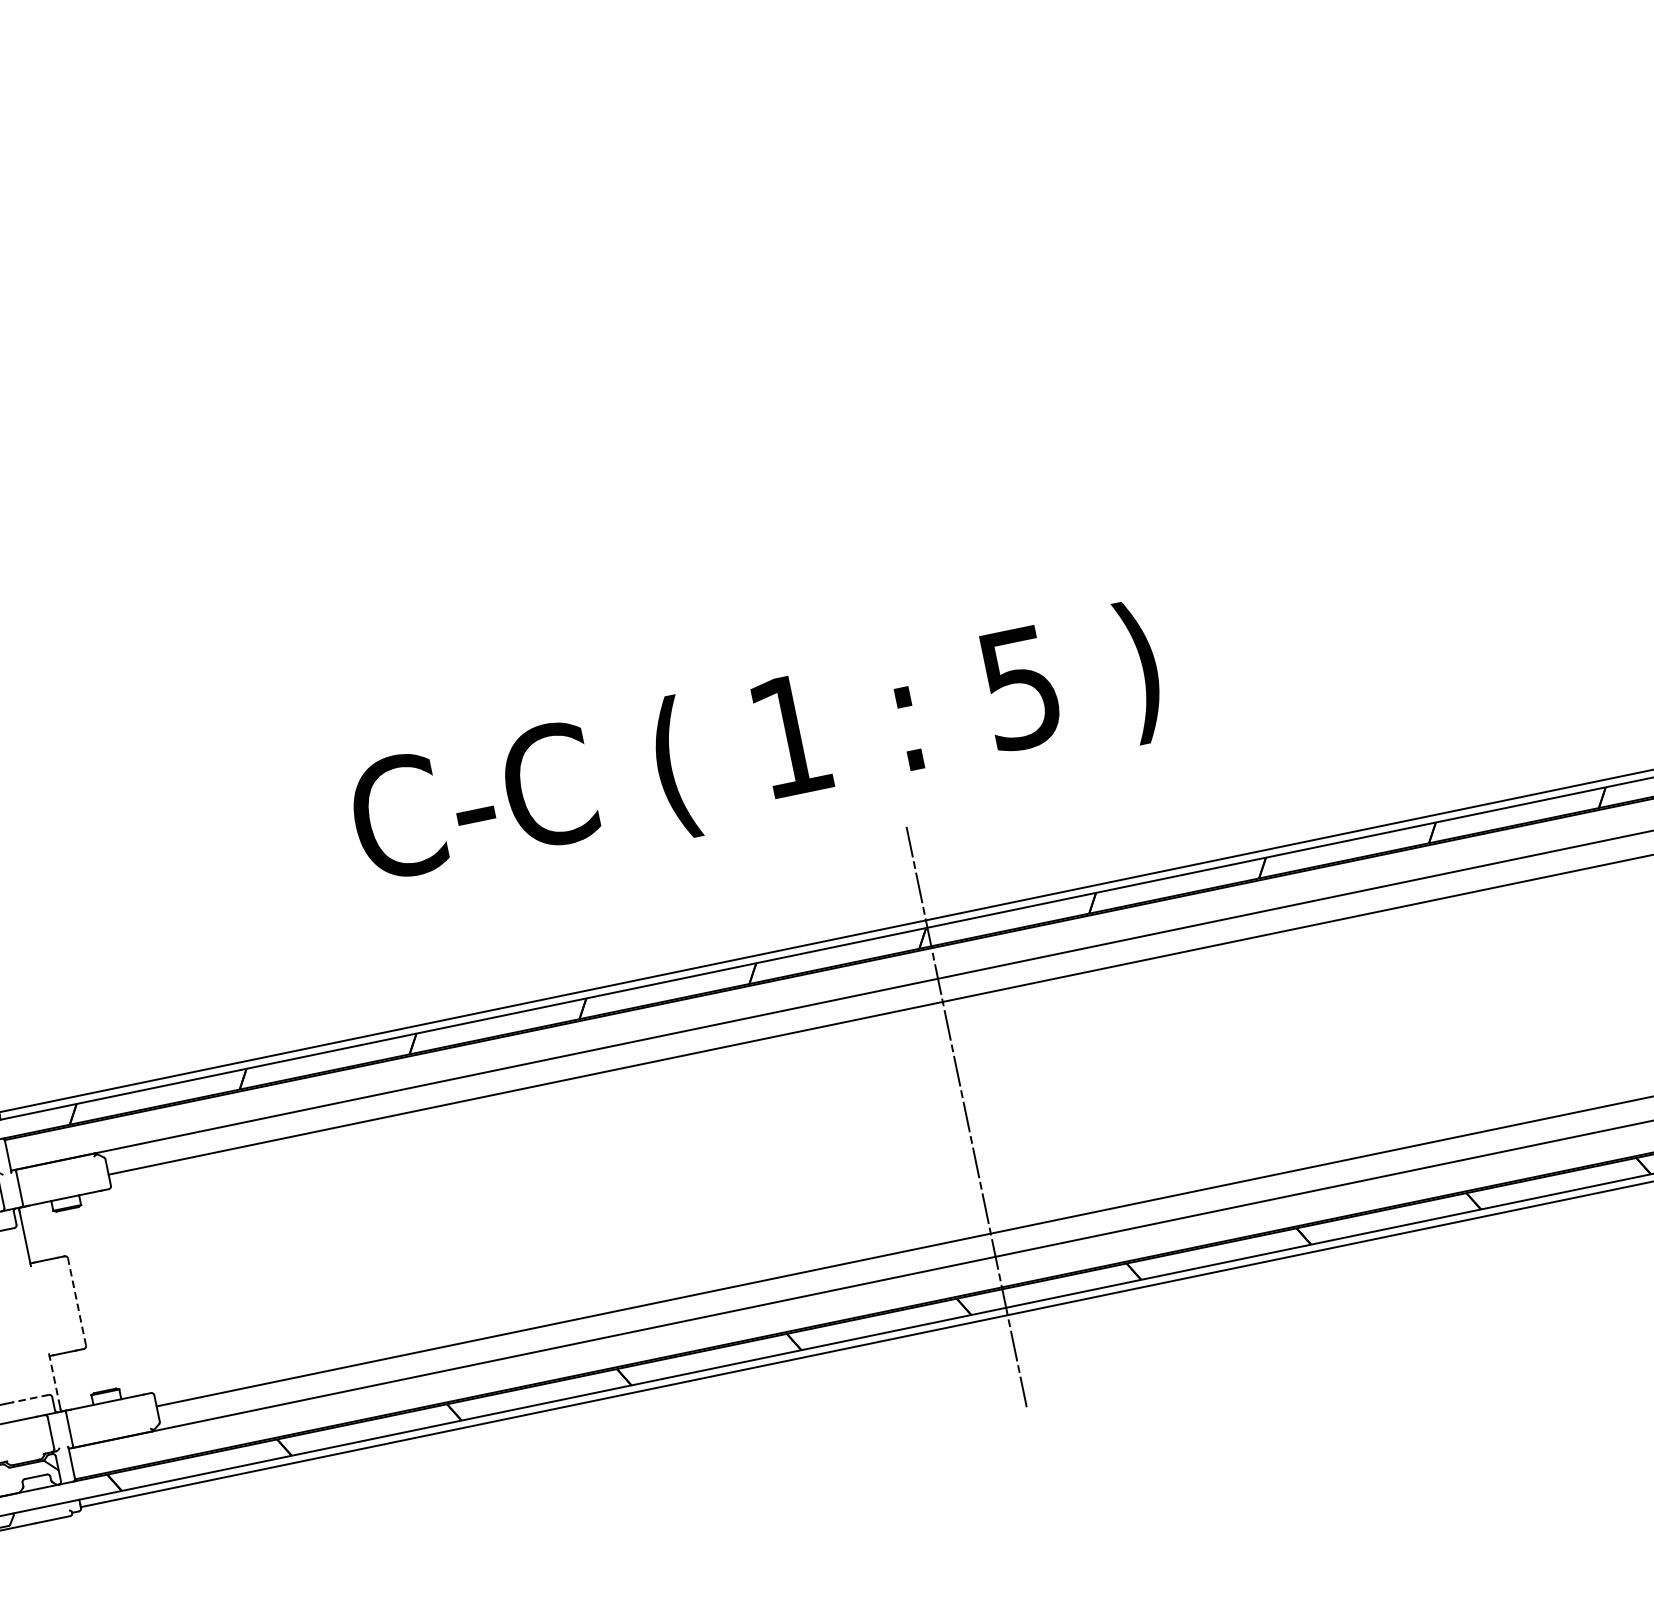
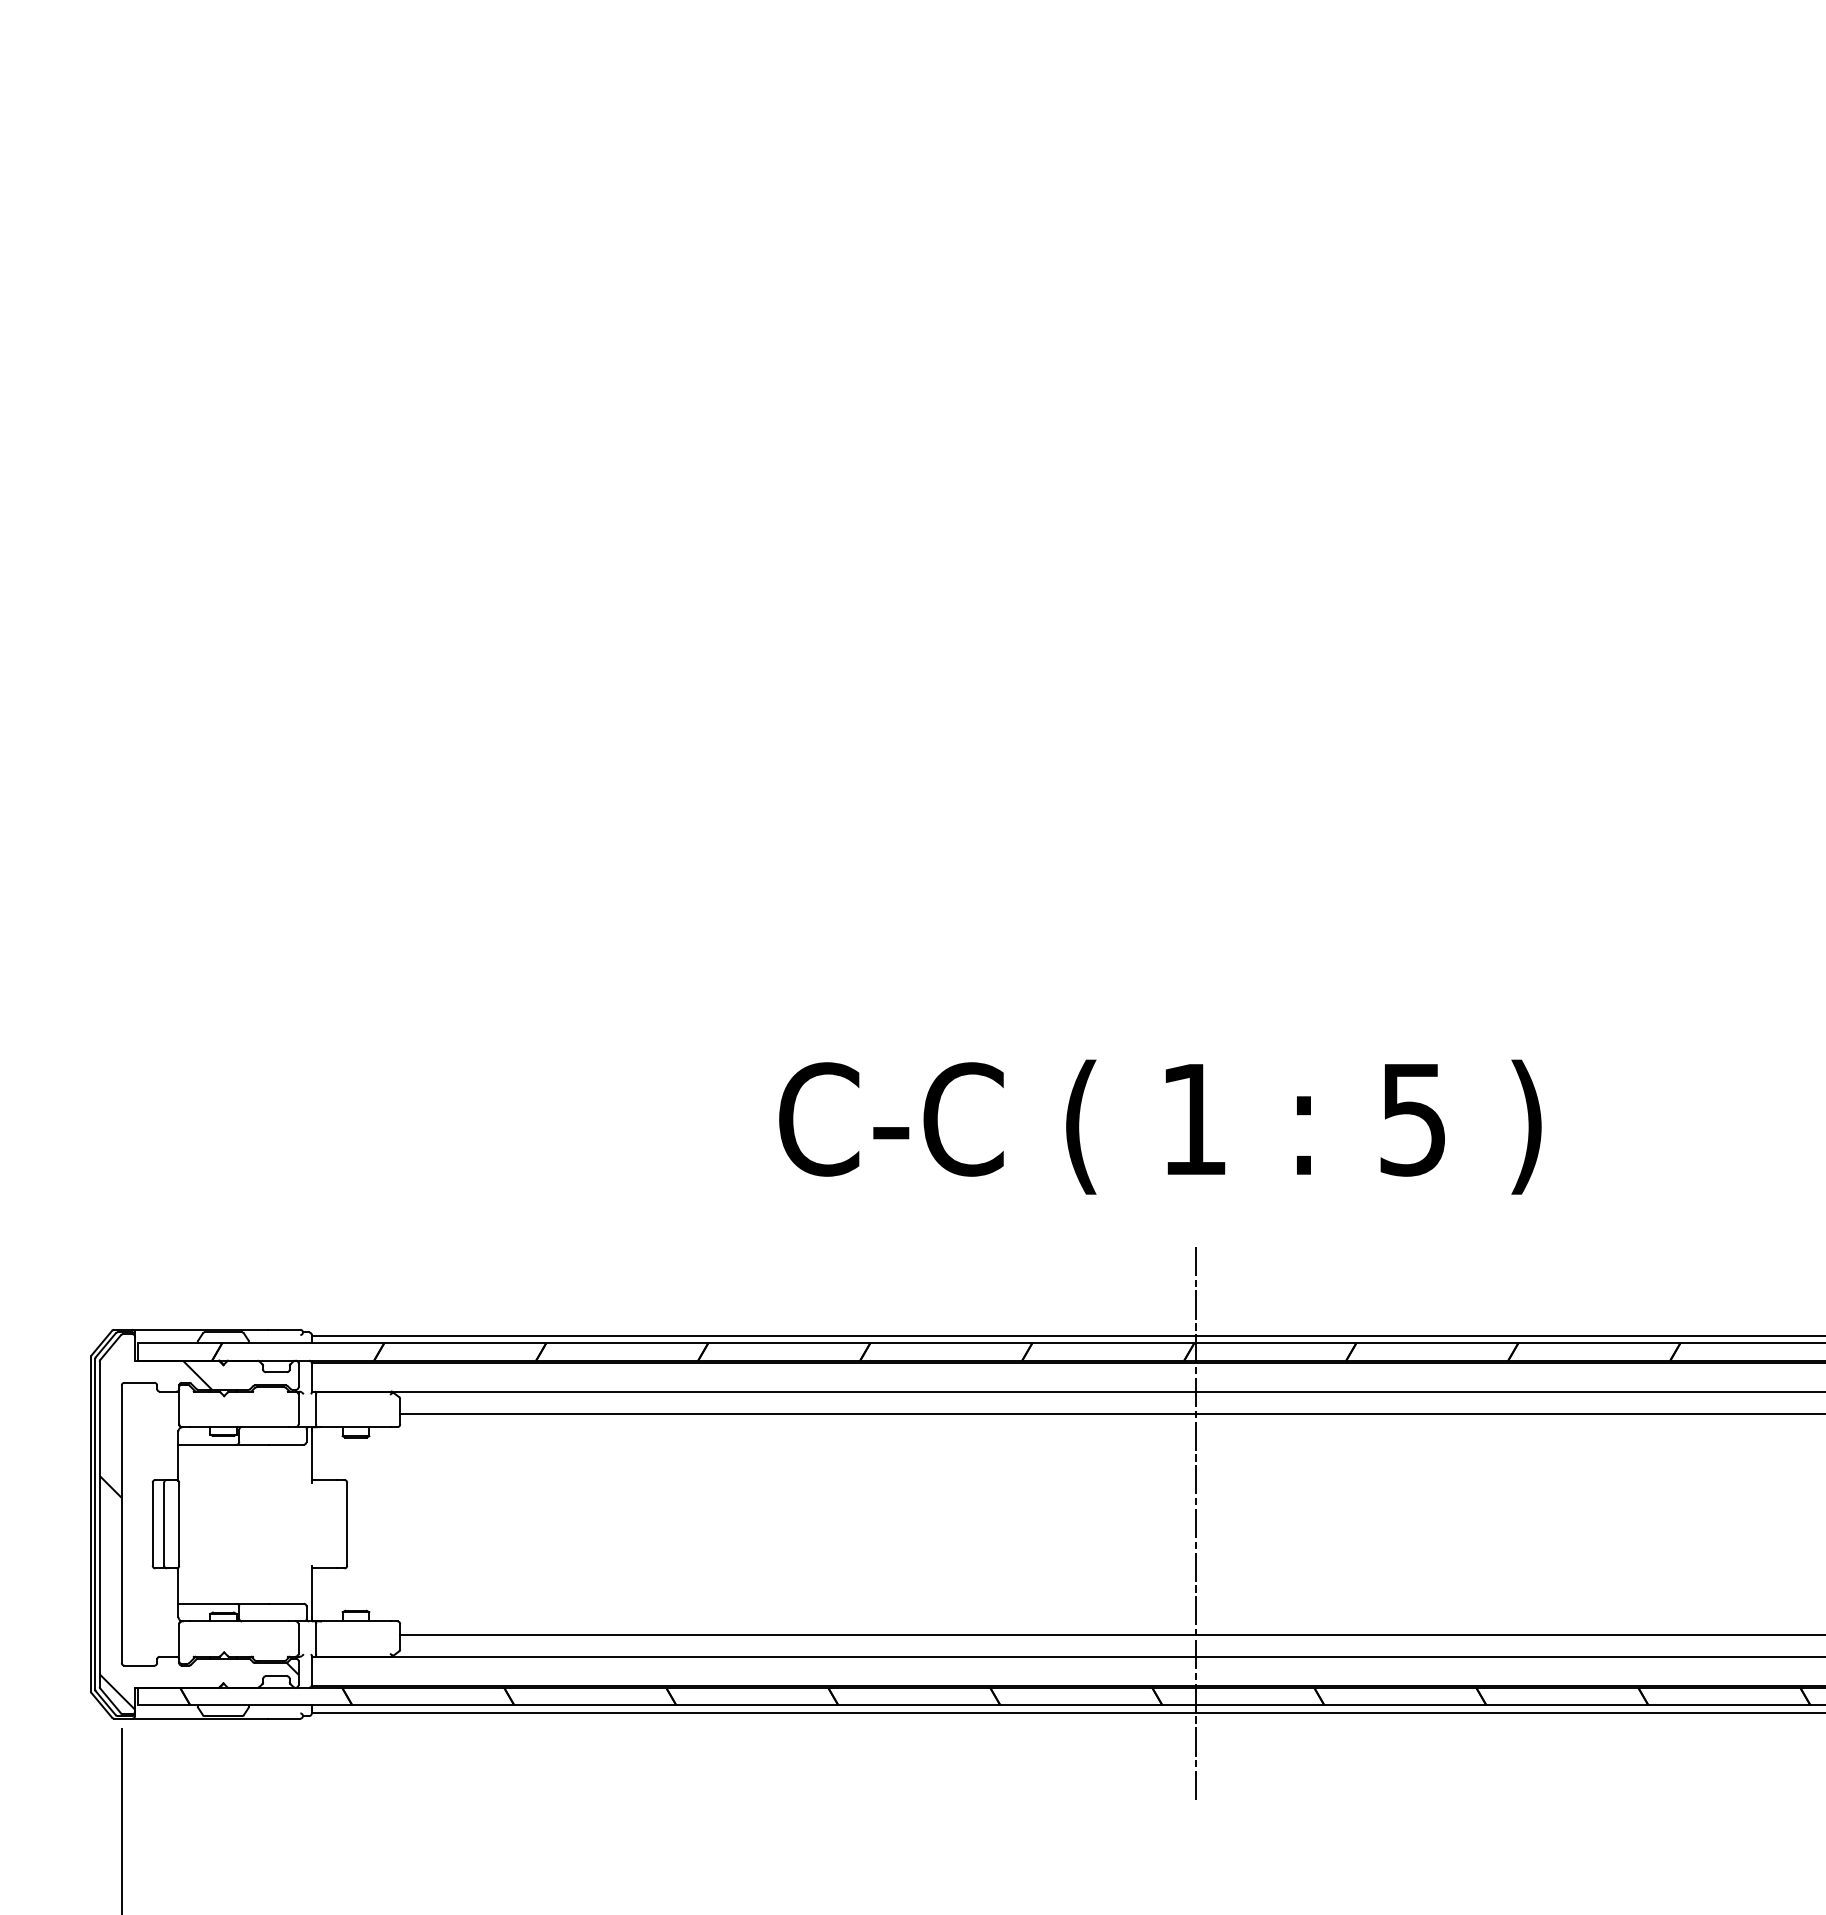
text: (757, 750) -> (1160, 1126), moved
line: (77, 1302) -> (347, 1524), dashed -> solid
line: (54, 1380) -> (311, 1591), dashed -> solid
line: (29, 1398) -> (285, 1603), dashed -> solid

